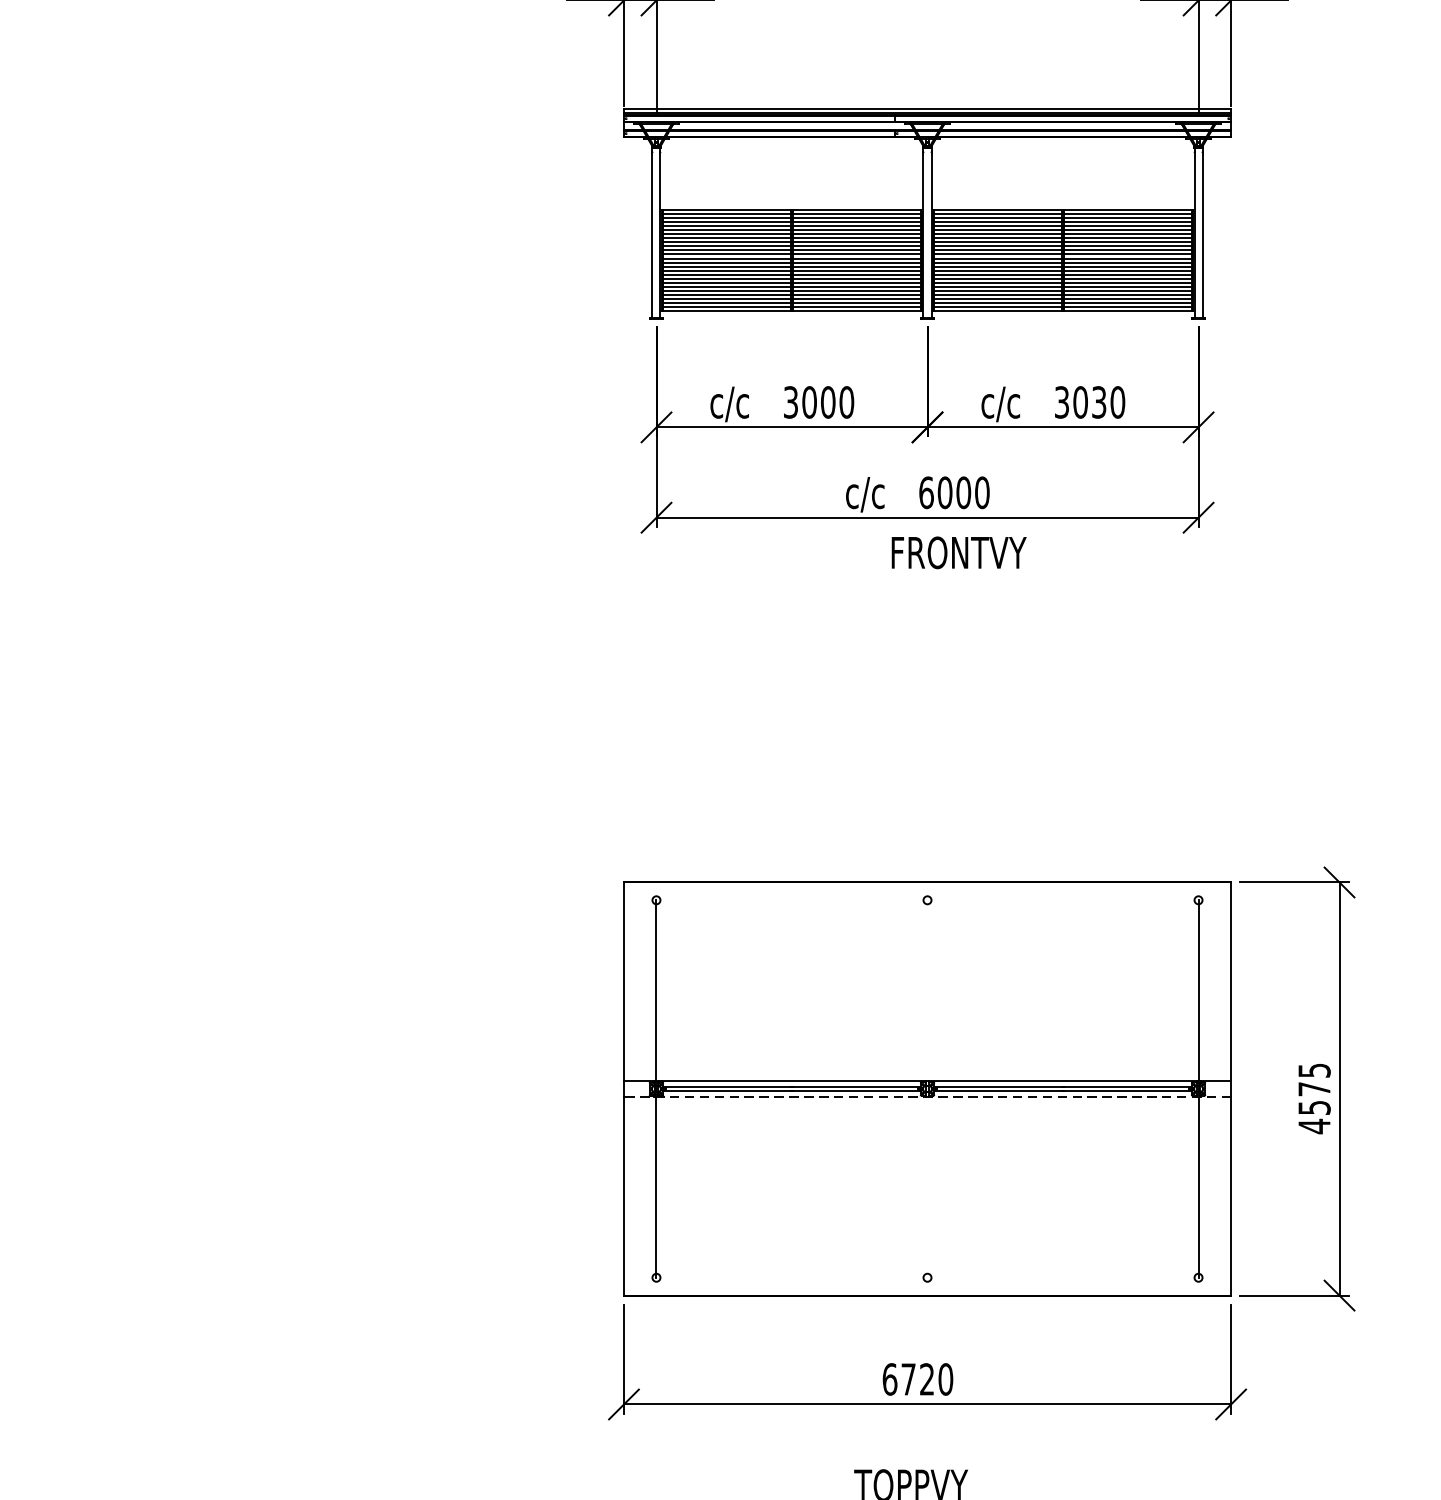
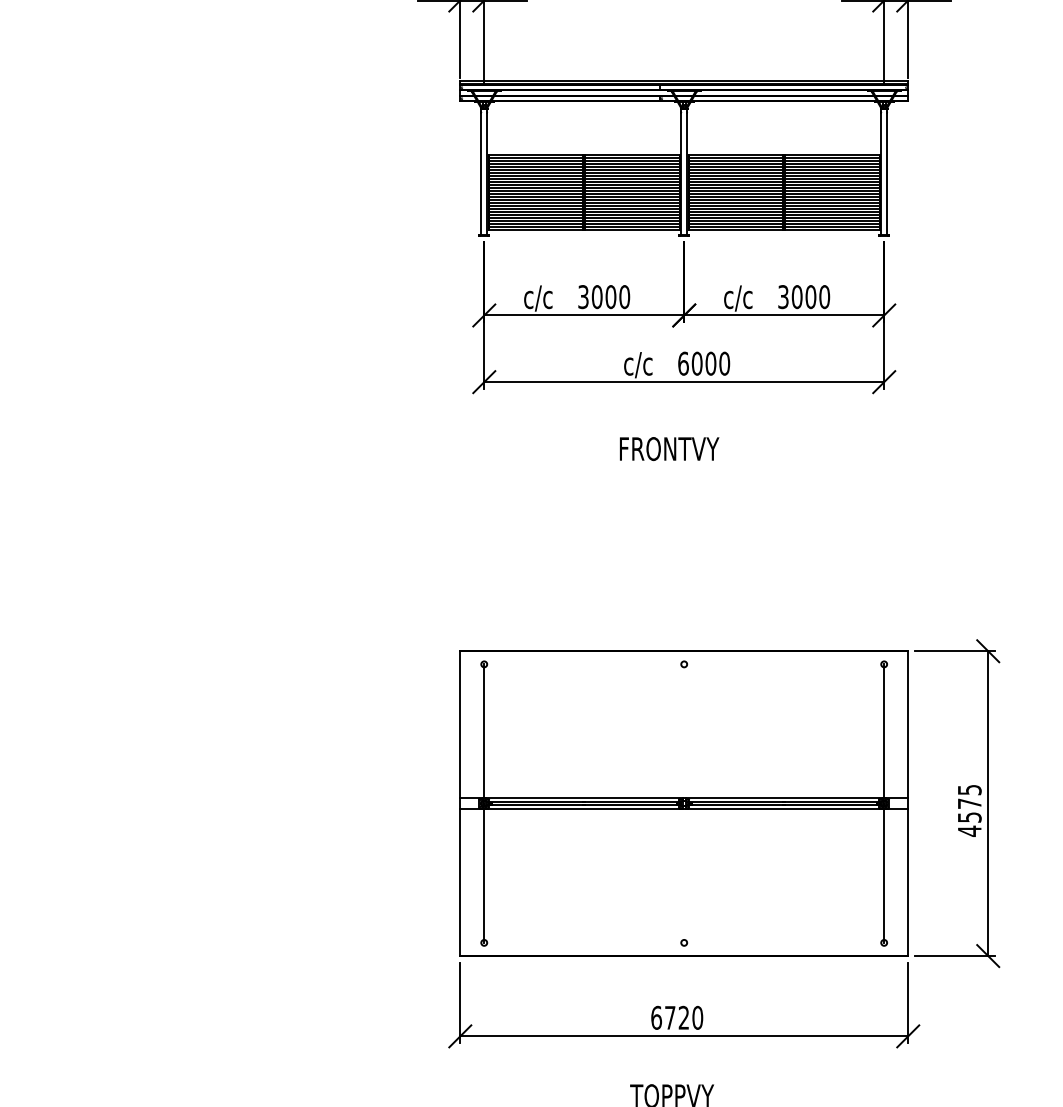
text: (1098, 403) -> (810, 297), 3030 -> 3000
text: (959, 552) -> (669, 448), moved
line: (927, 1096) -> (684, 809), dashed -> solid

